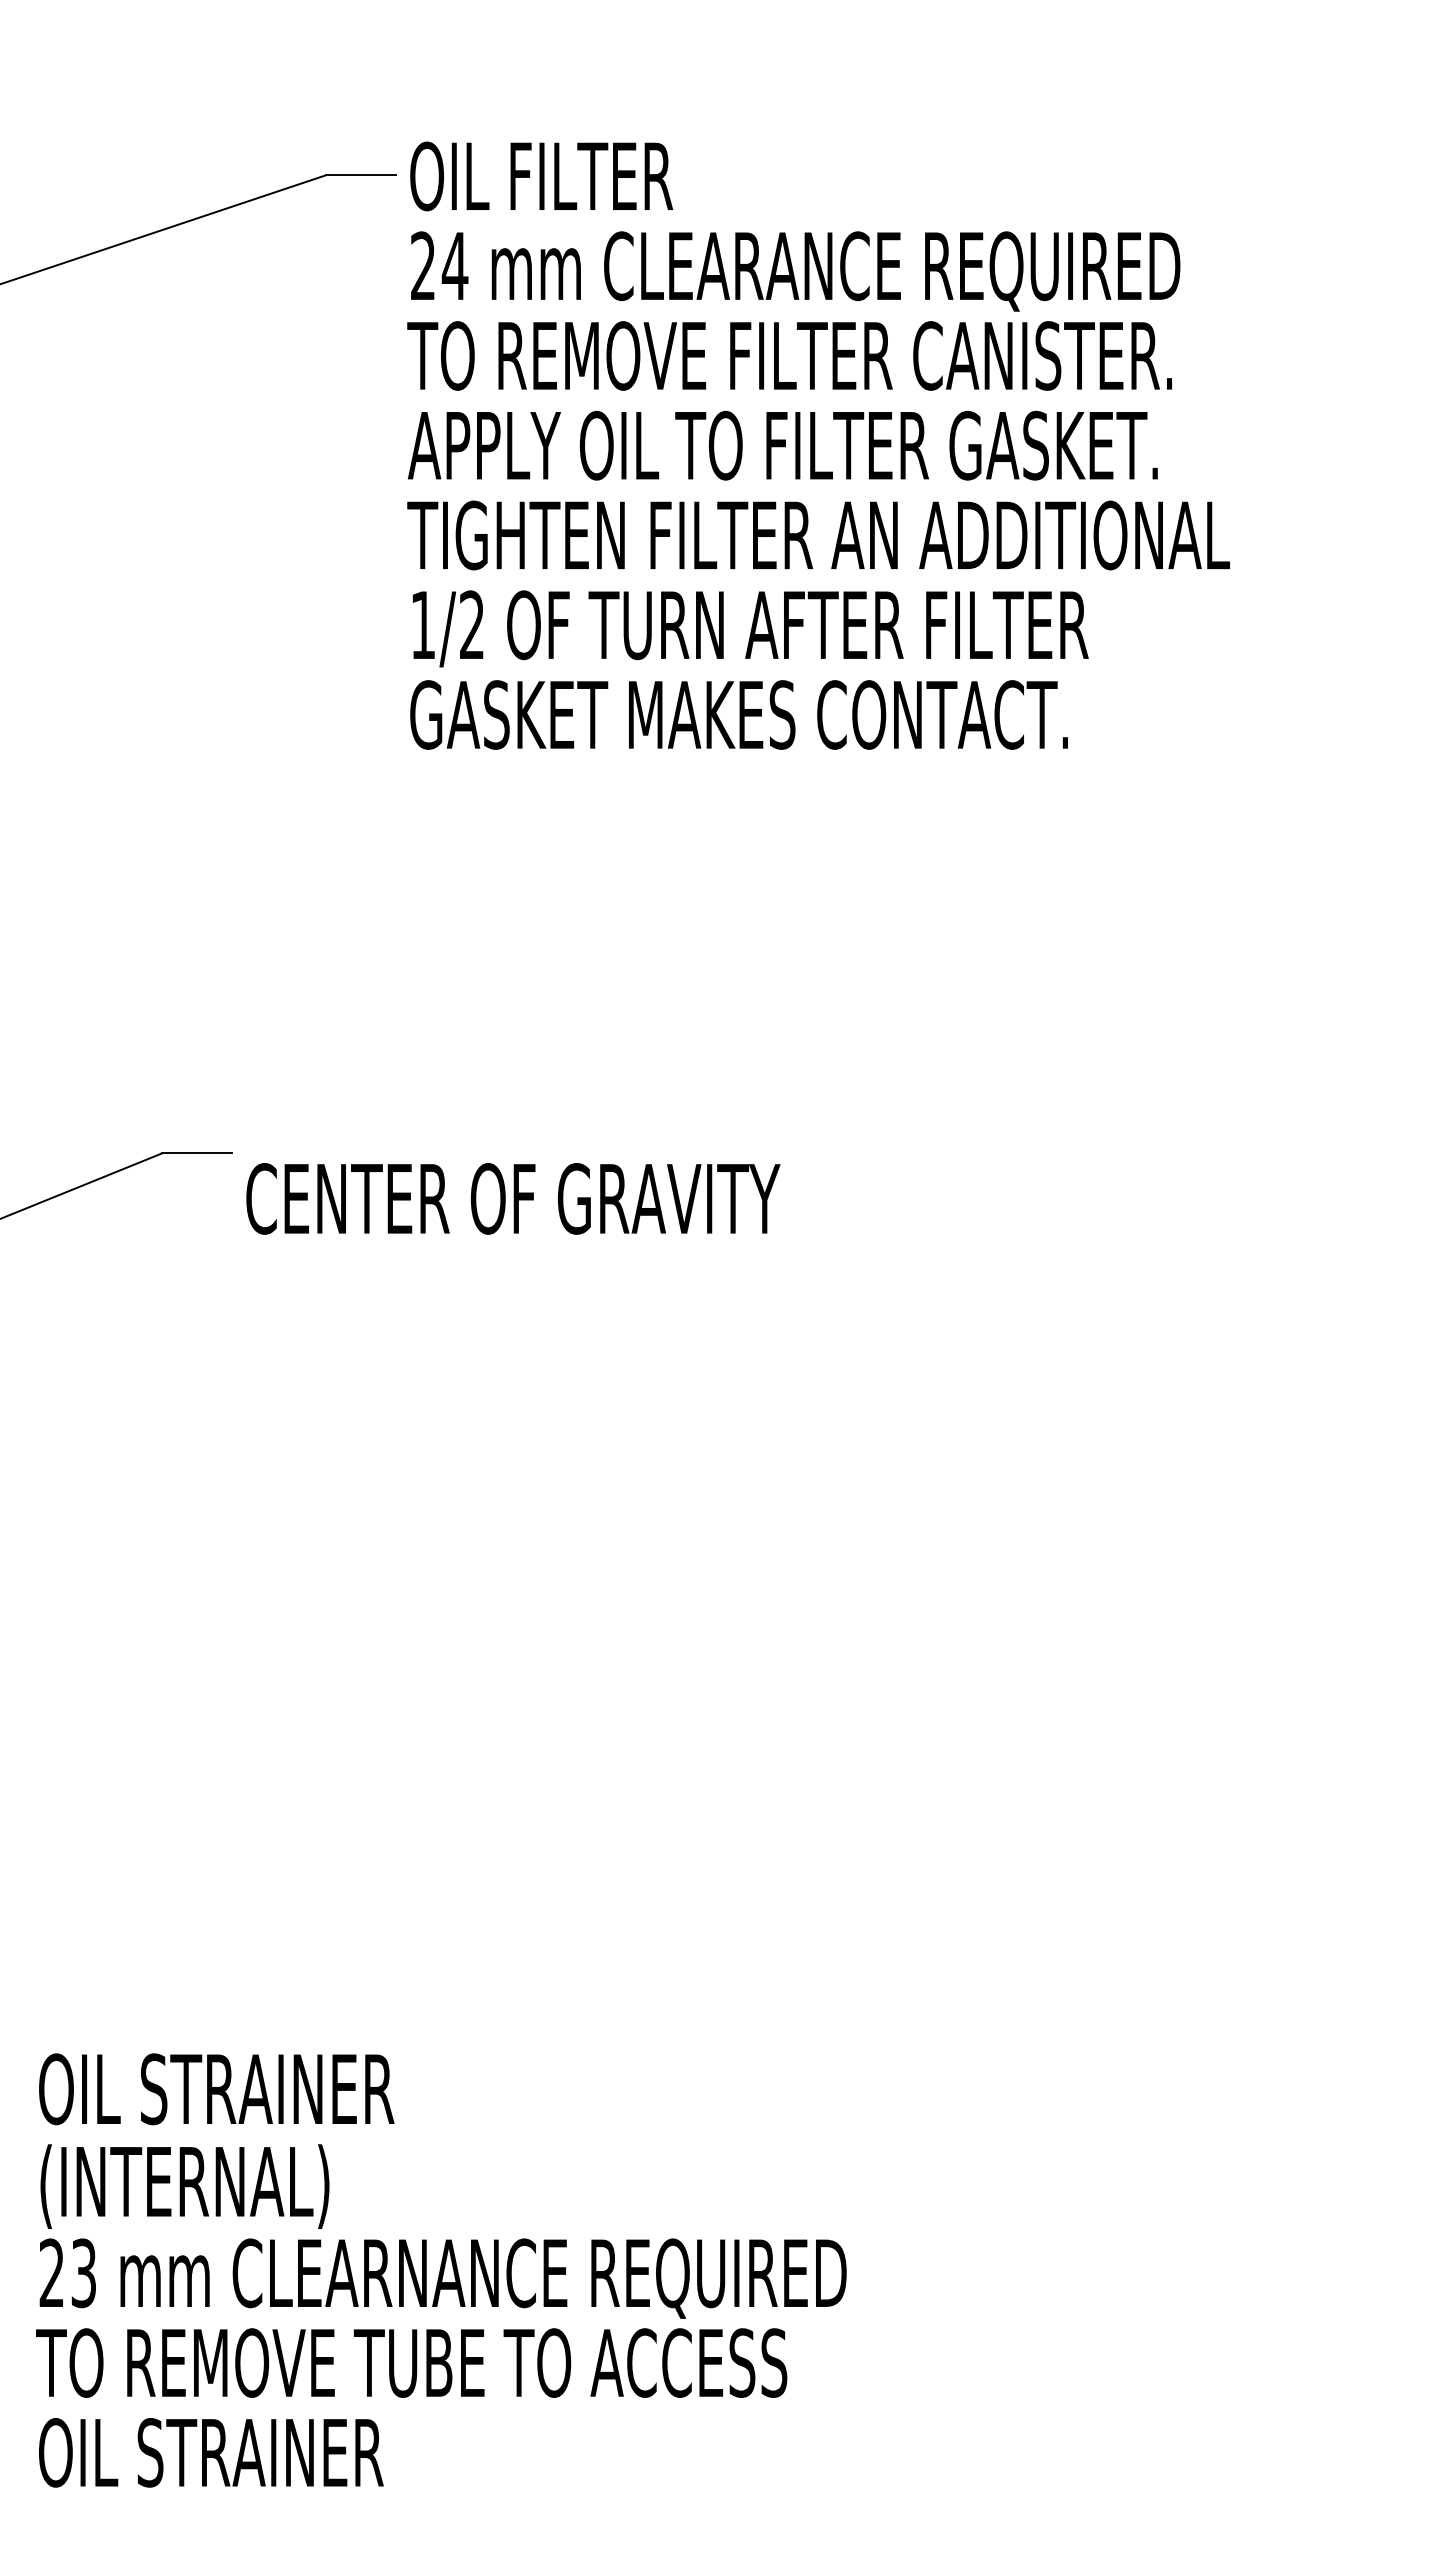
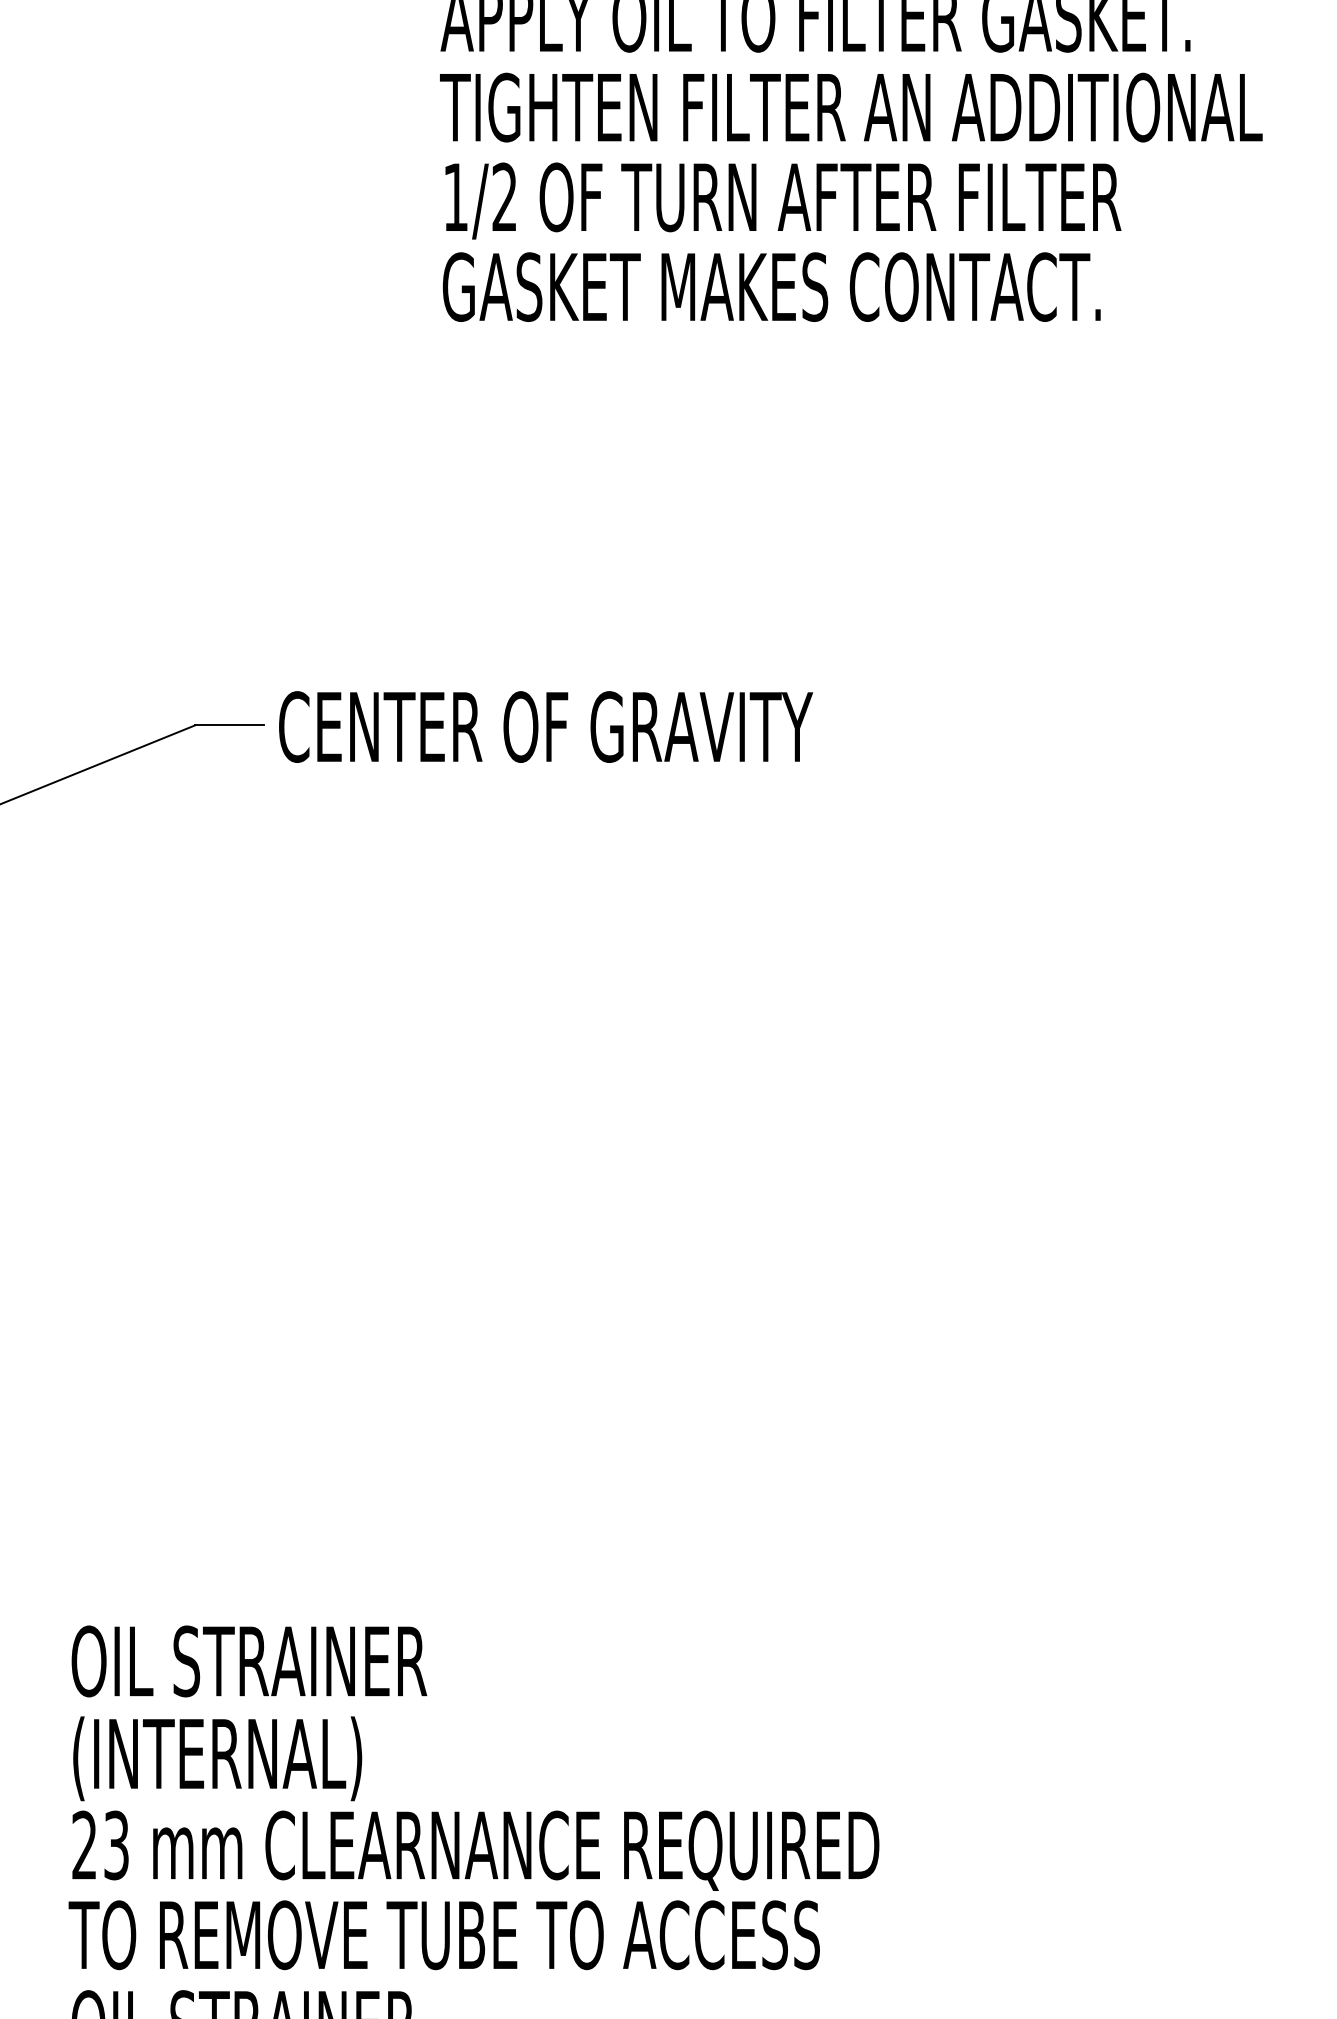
text: (513, 1198) -> (546, 726), moved

